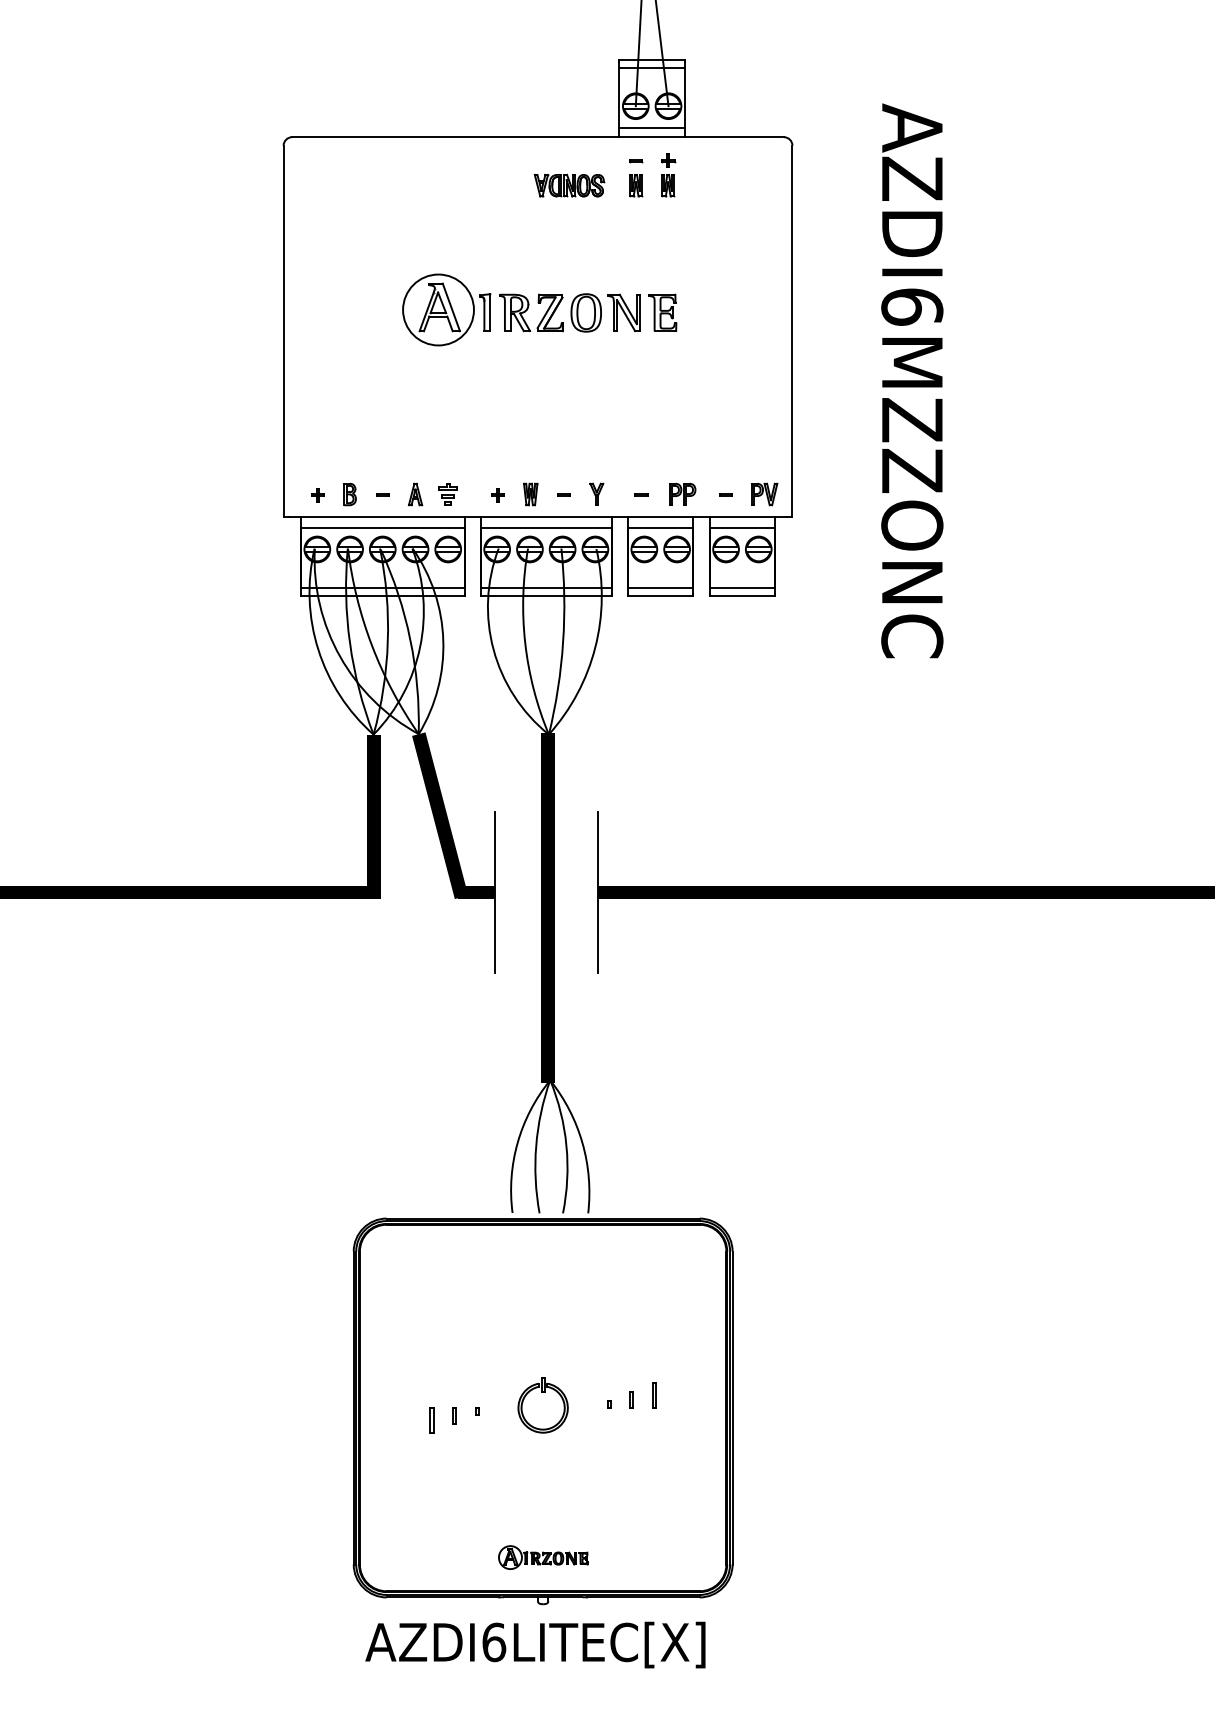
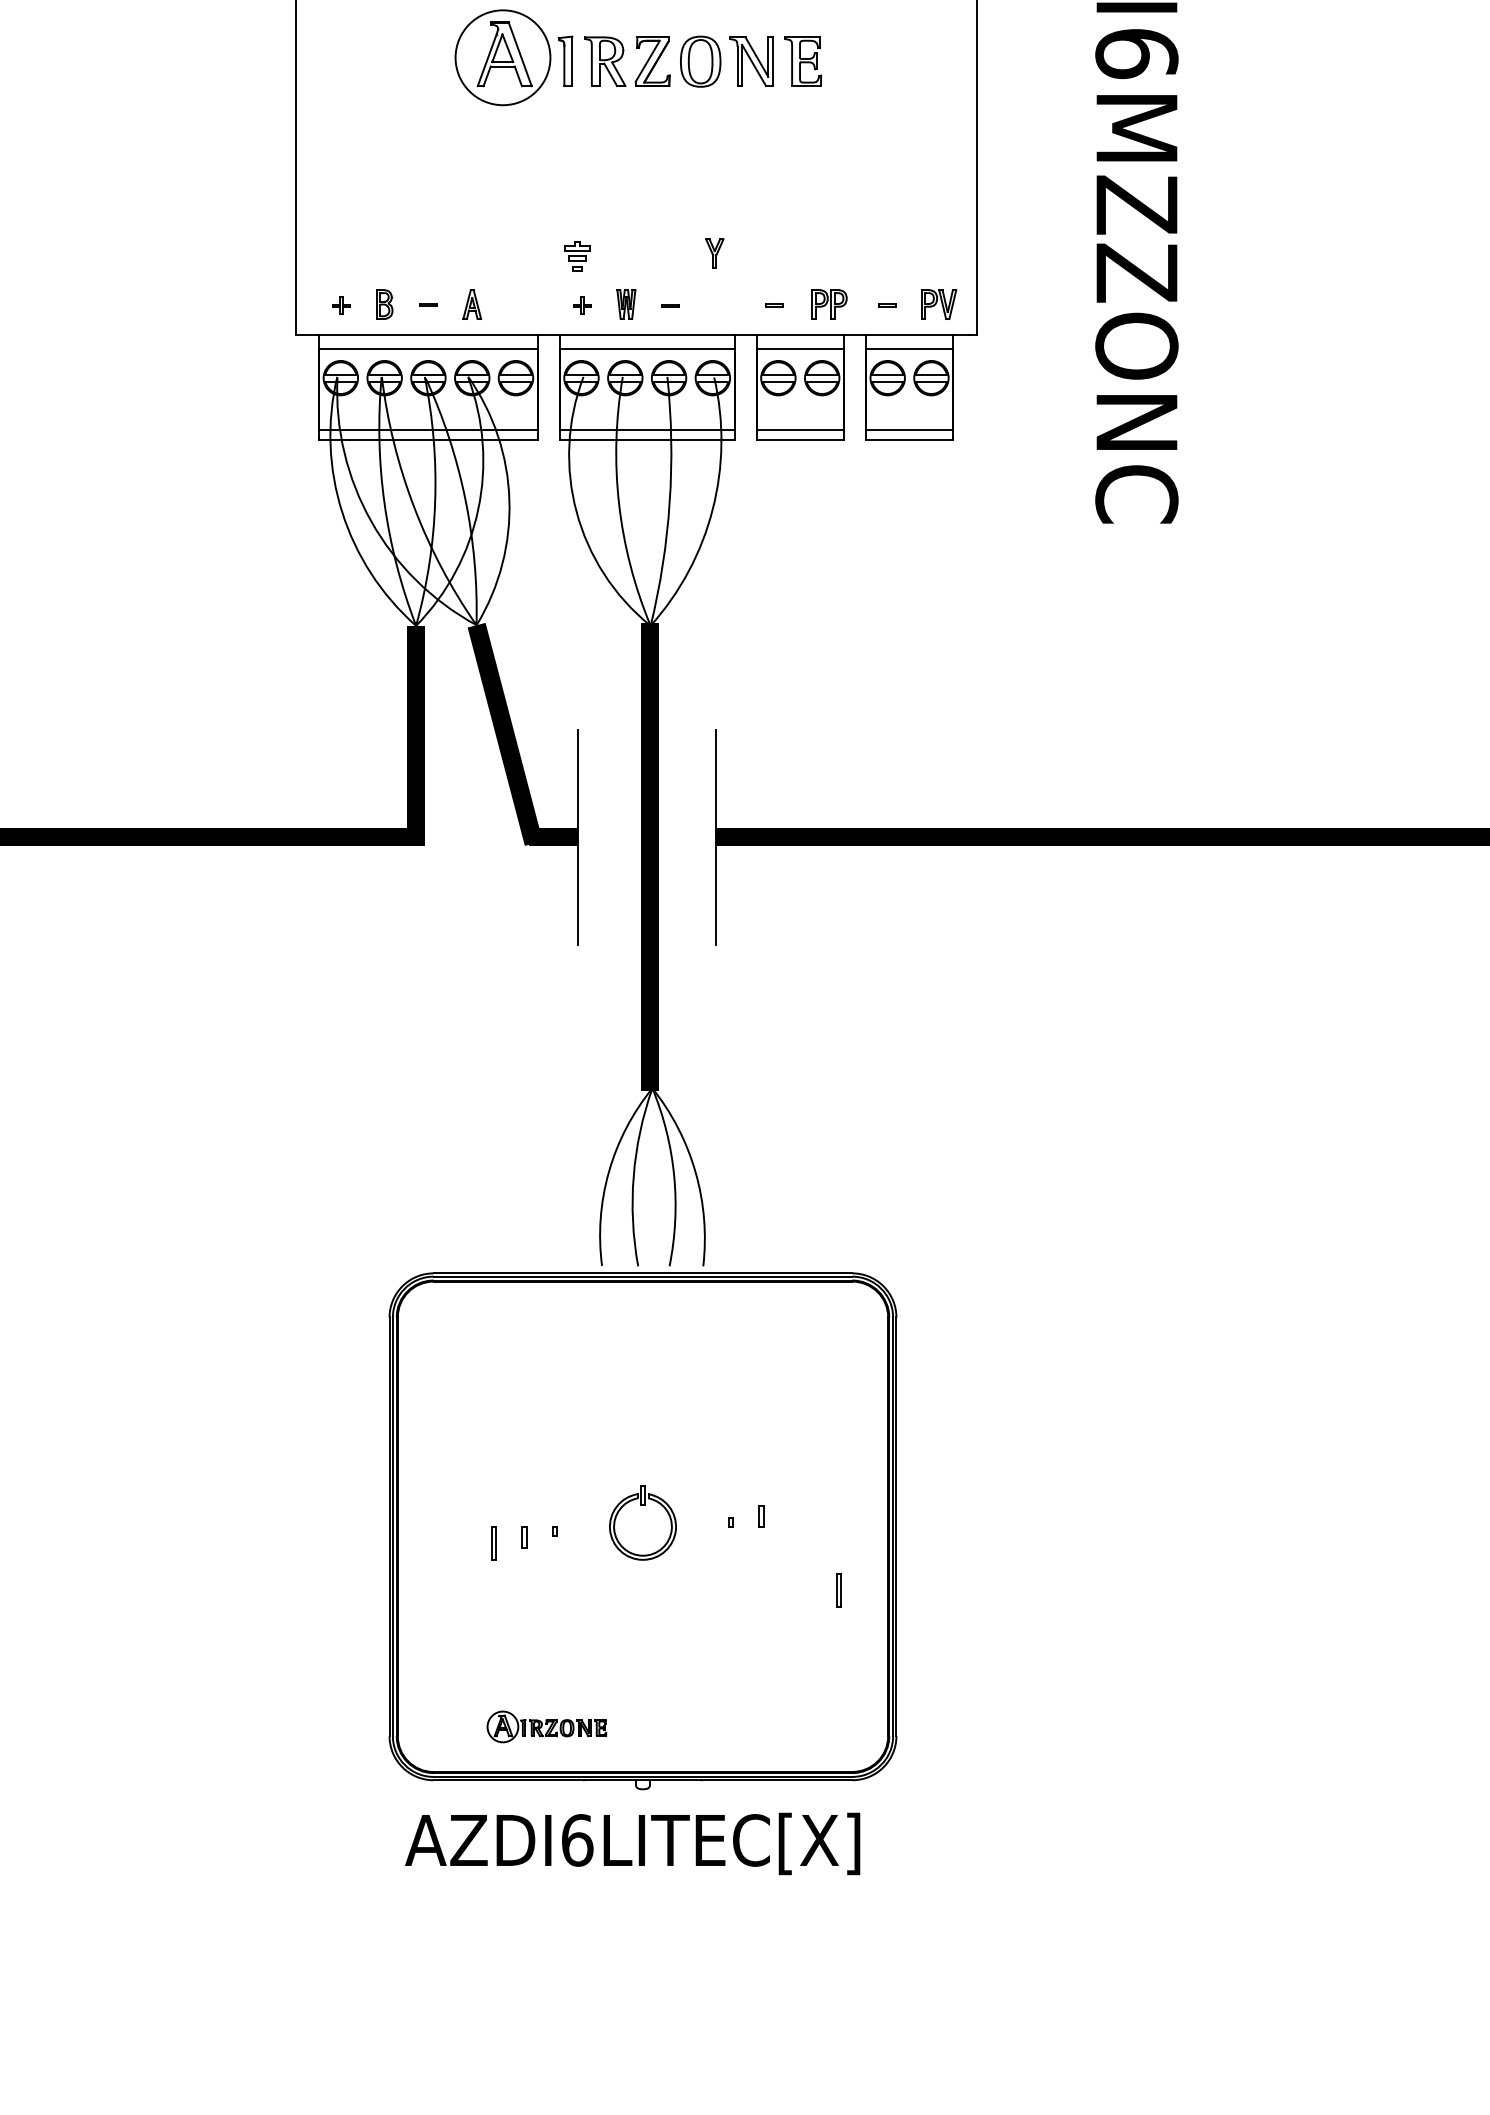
part: (596, 493) -> (714, 252), moved
part: (447, 494) -> (576, 256), moved
line: (653, 1395) -> (837, 1590), moved
part: (543, 1557) -> (547, 1726), moved

